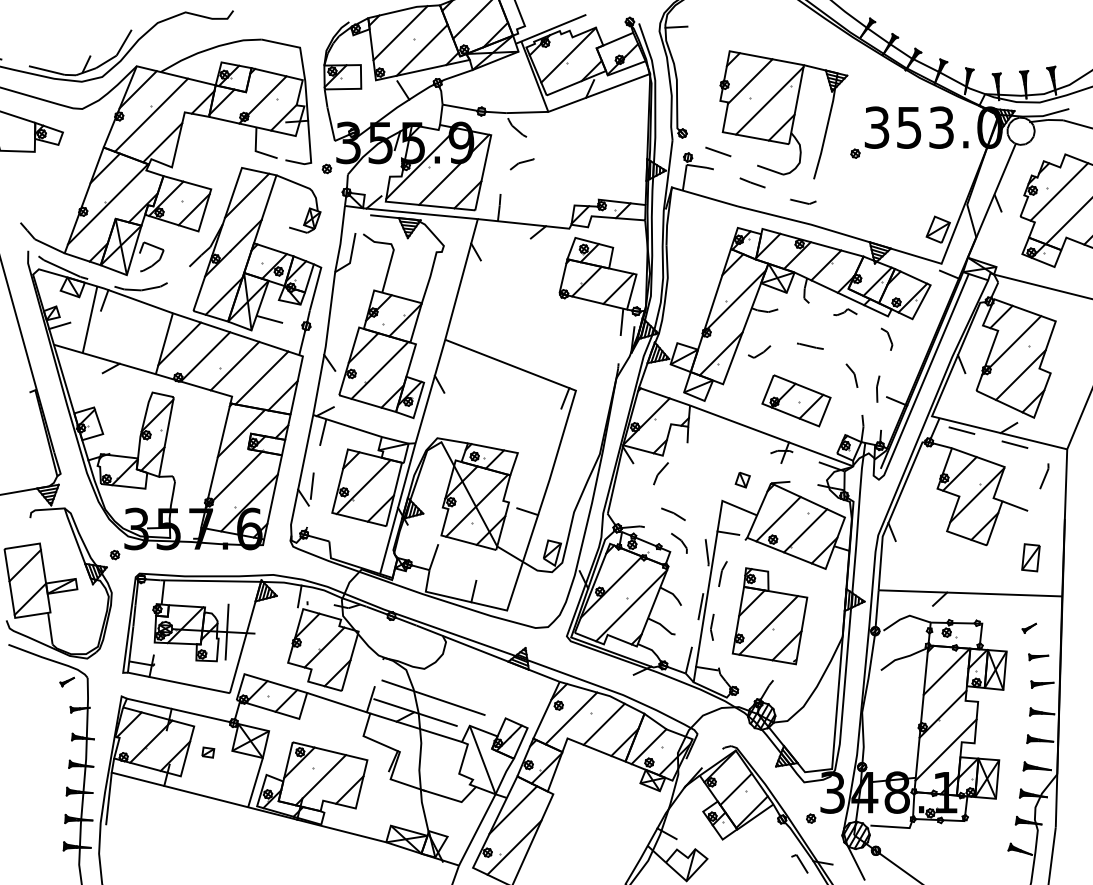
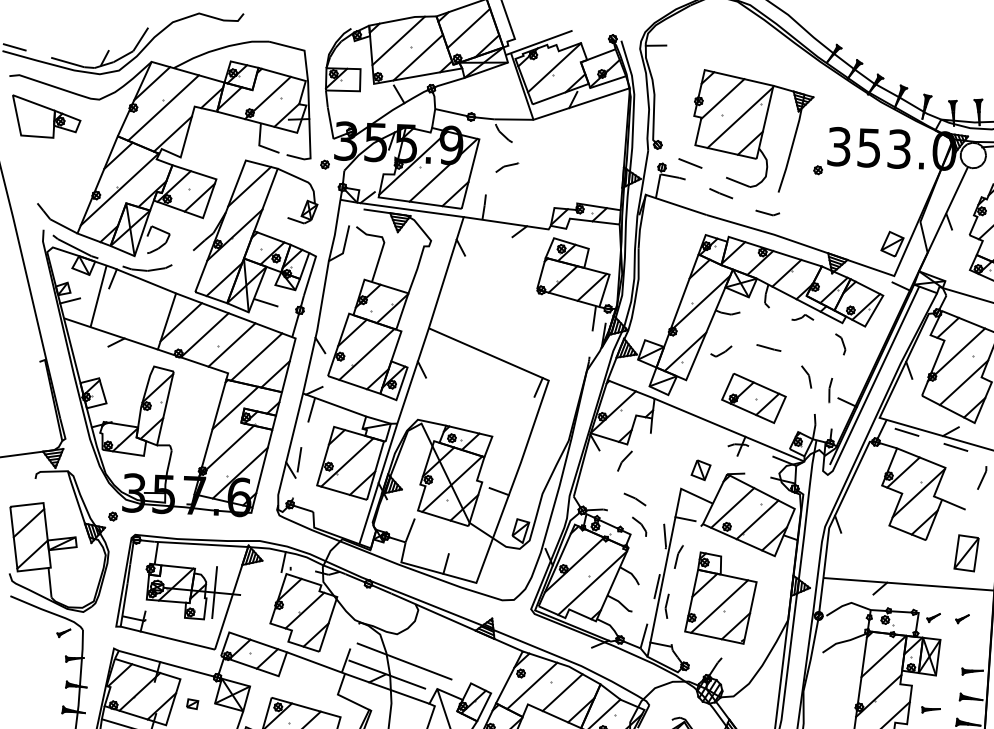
part: (742, 479) -> (700, 469), size x1.4
part: (1030, 557) -> (966, 553), size x1.4
part: (998, 627) -> (933, 617), added
part: (1038, 657) -> (930, 710), moved

